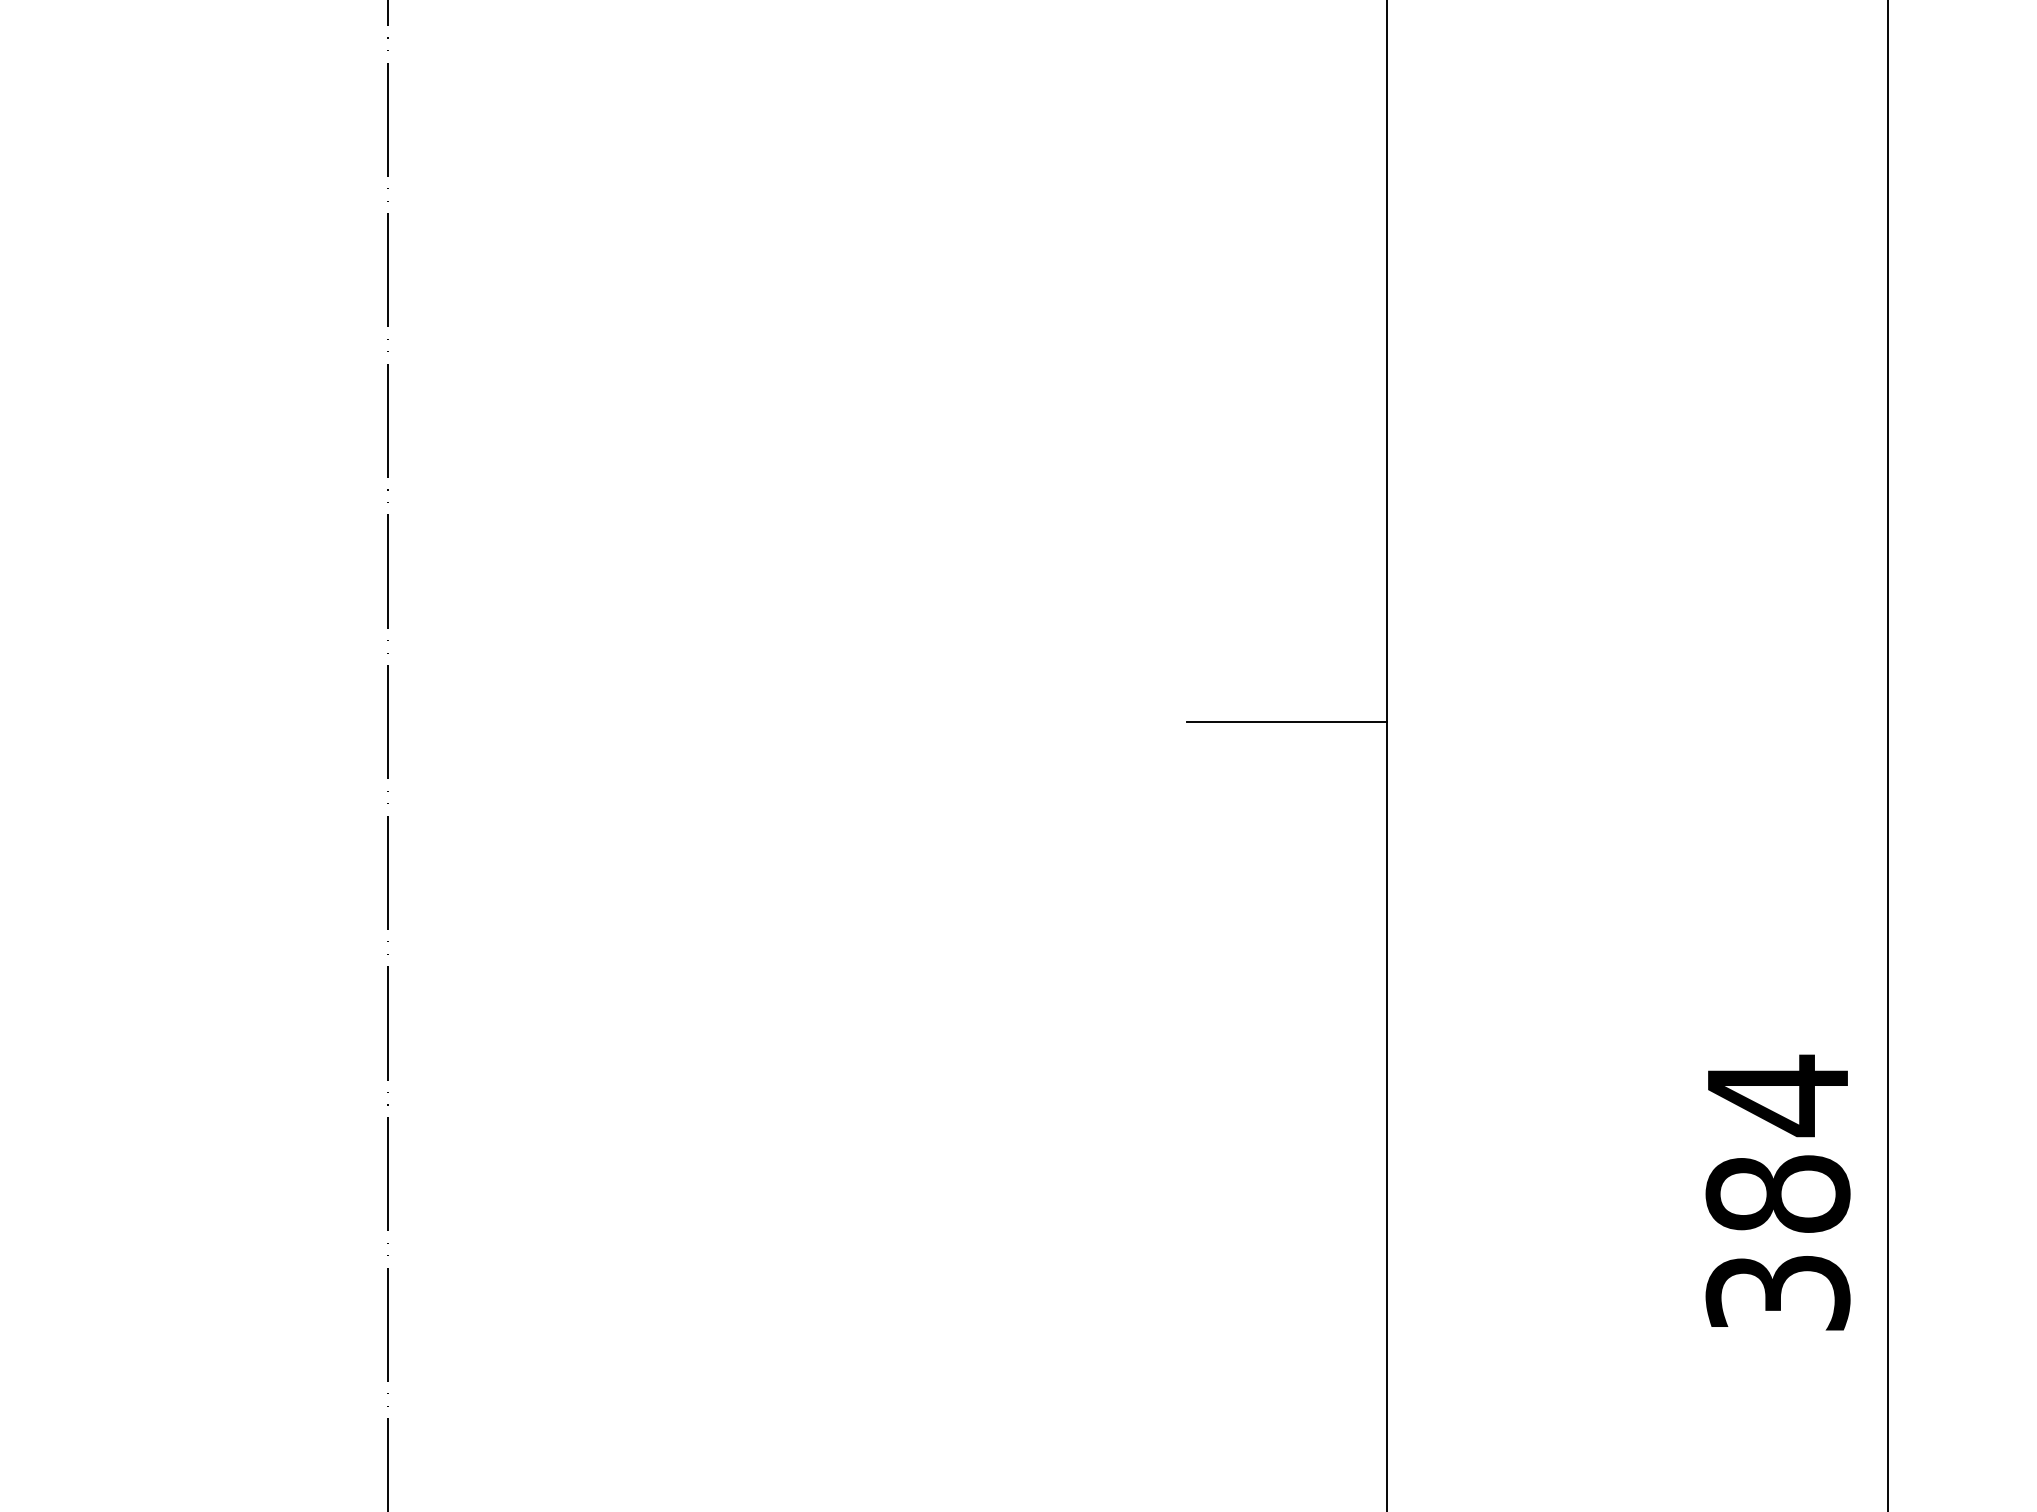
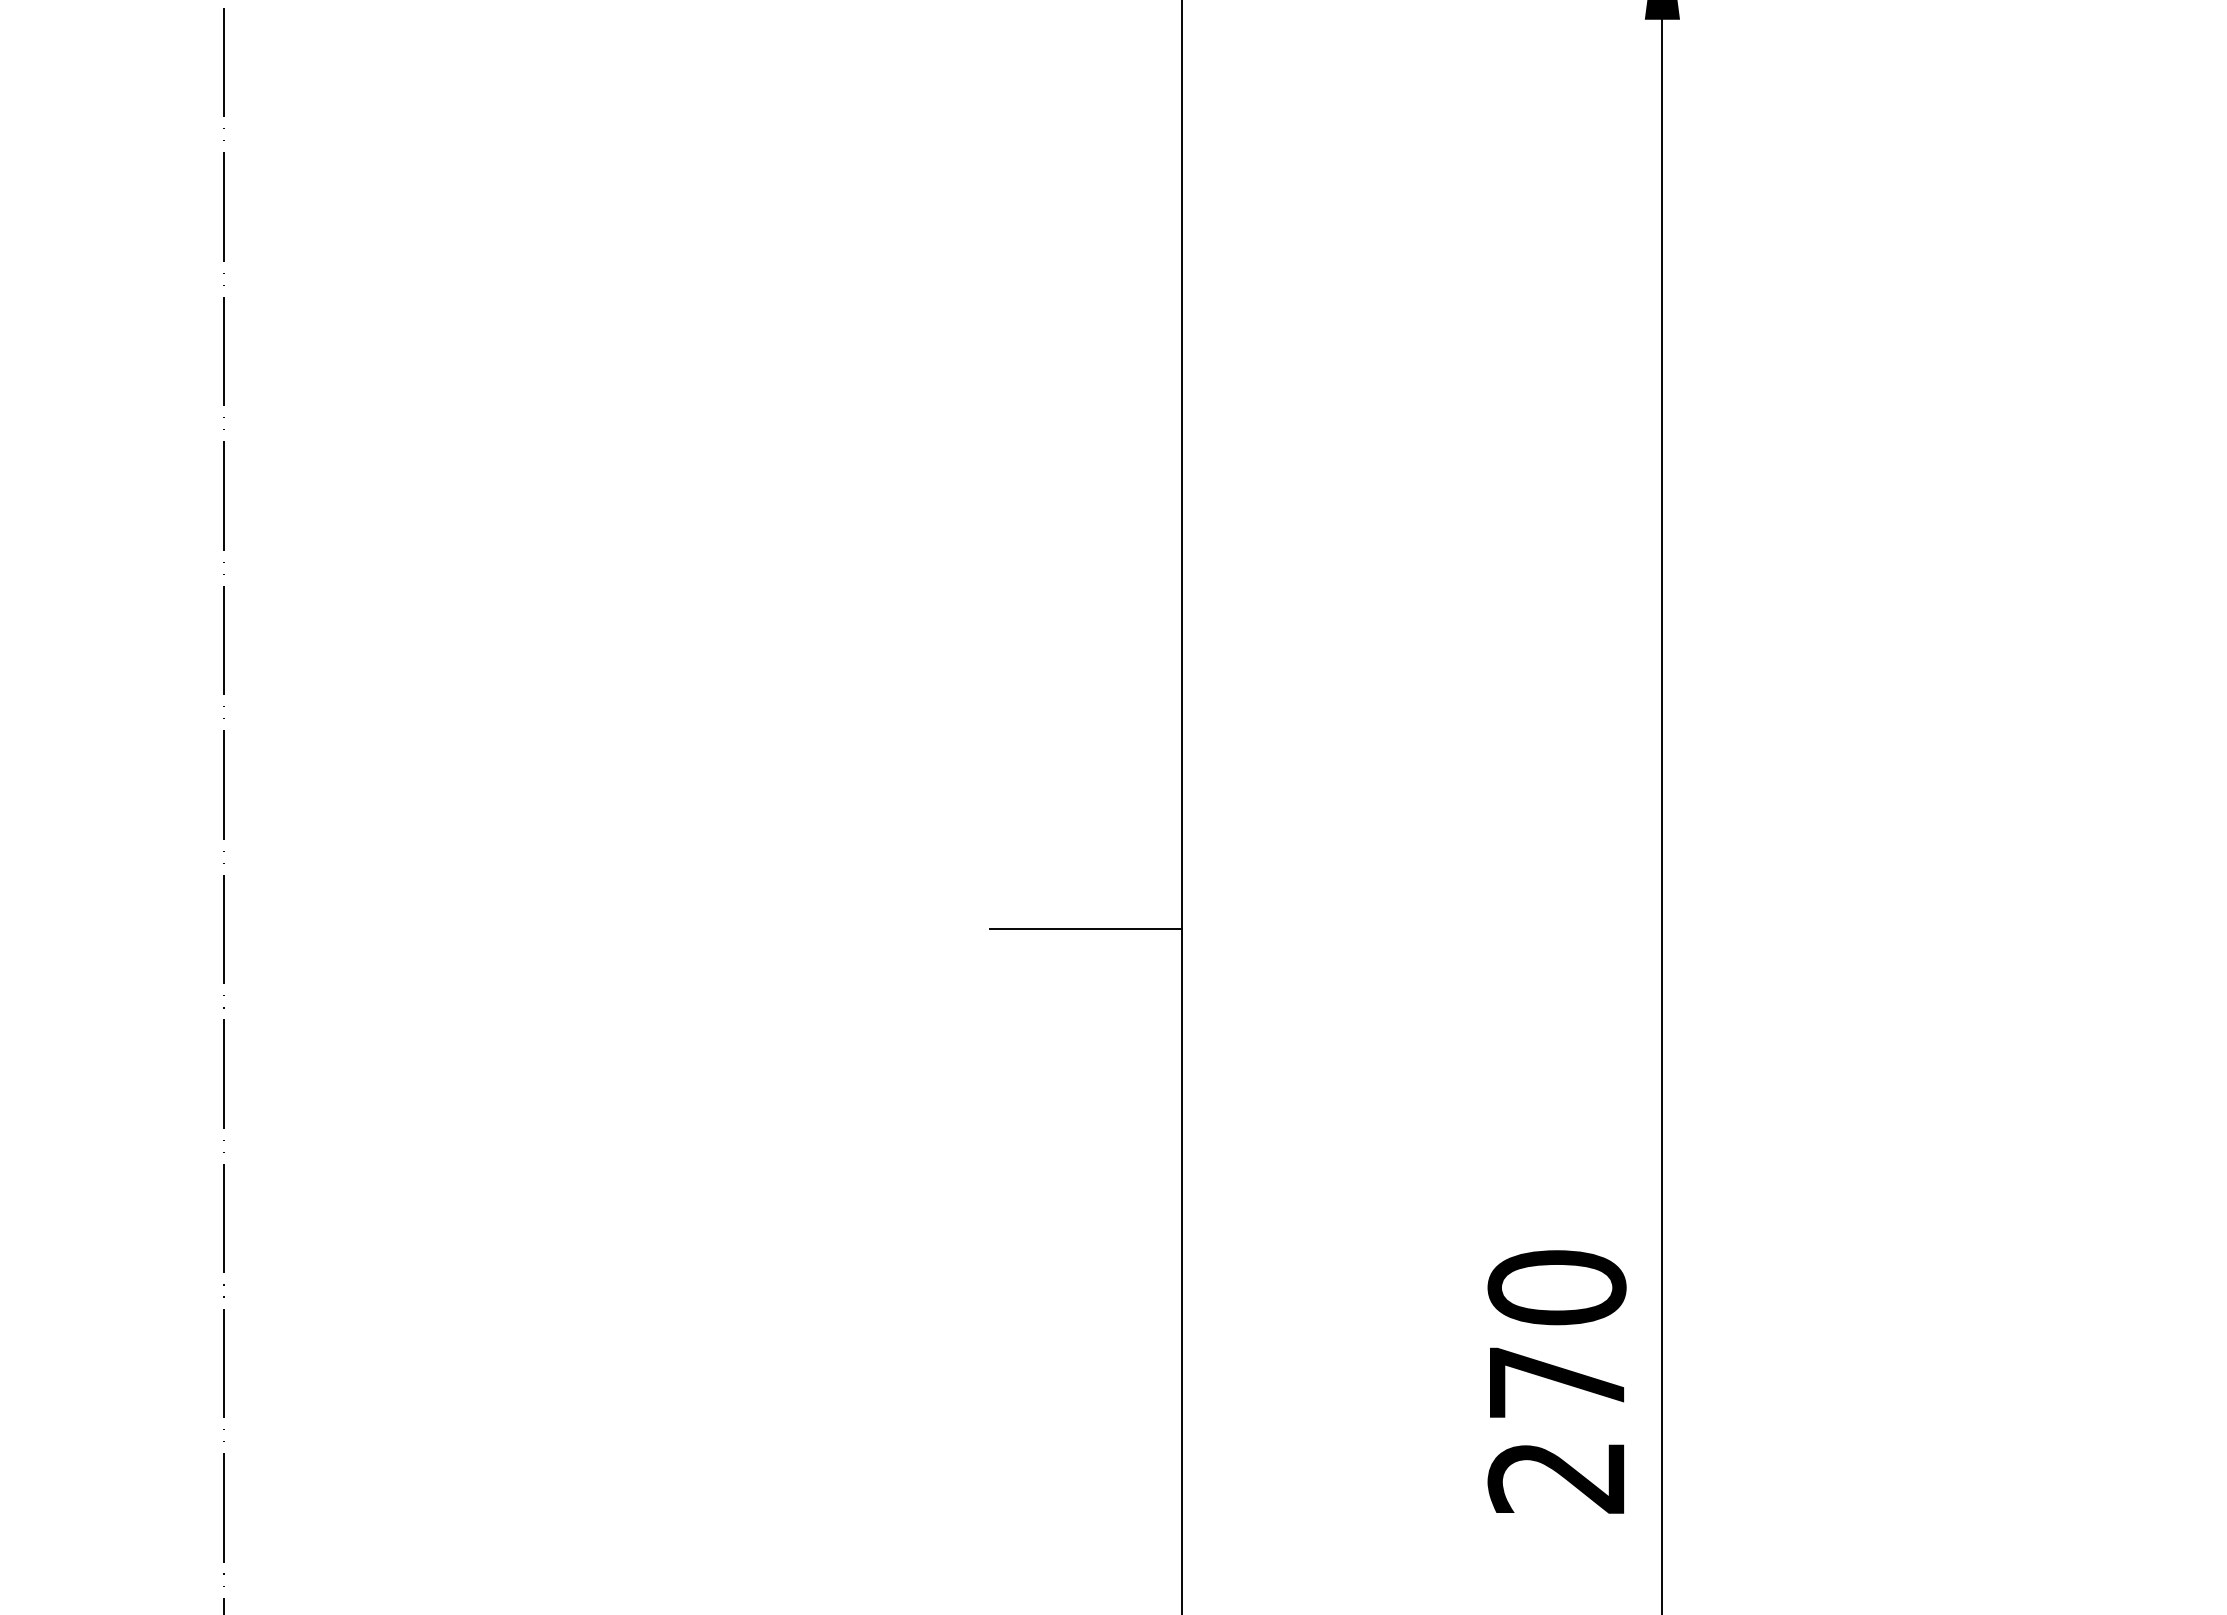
text: (1777, 1192) -> (1556, 1380), 384 -> 270

